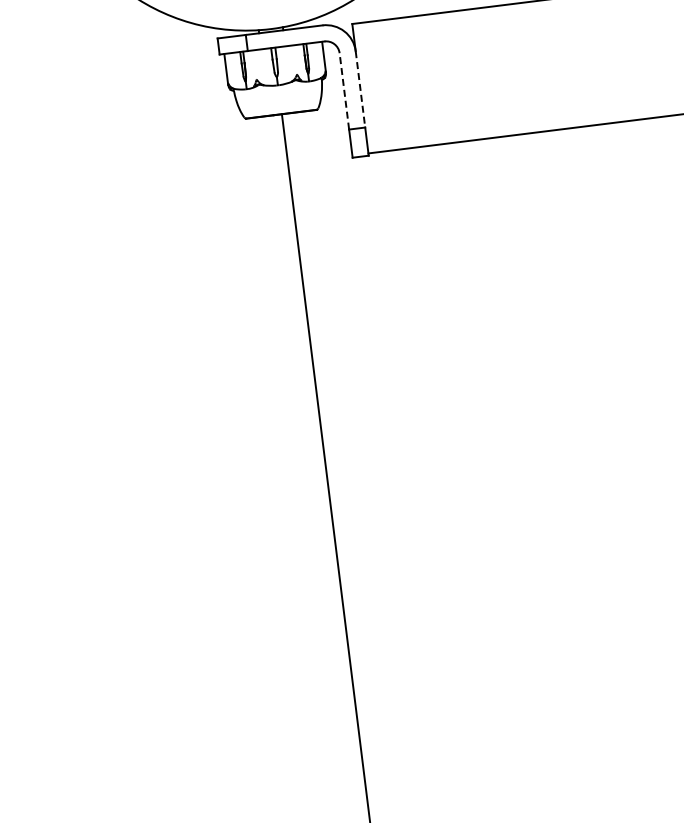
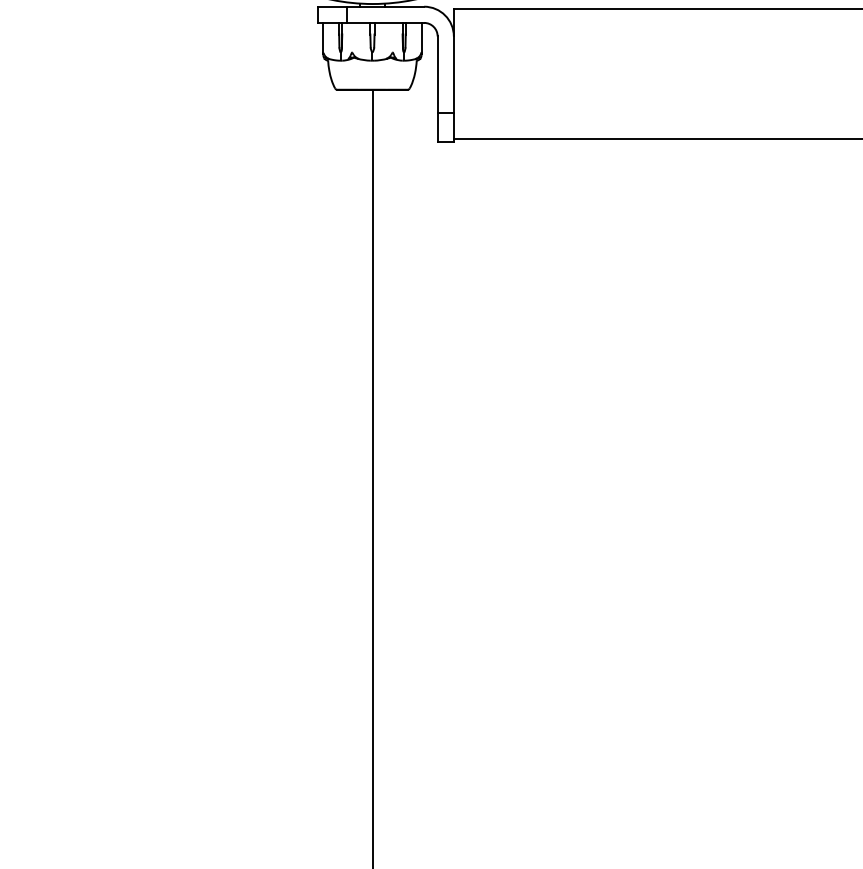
line: (360, 90) -> (453, 75), dashed -> solid
line: (344, 91) -> (437, 74), dashed -> solid

